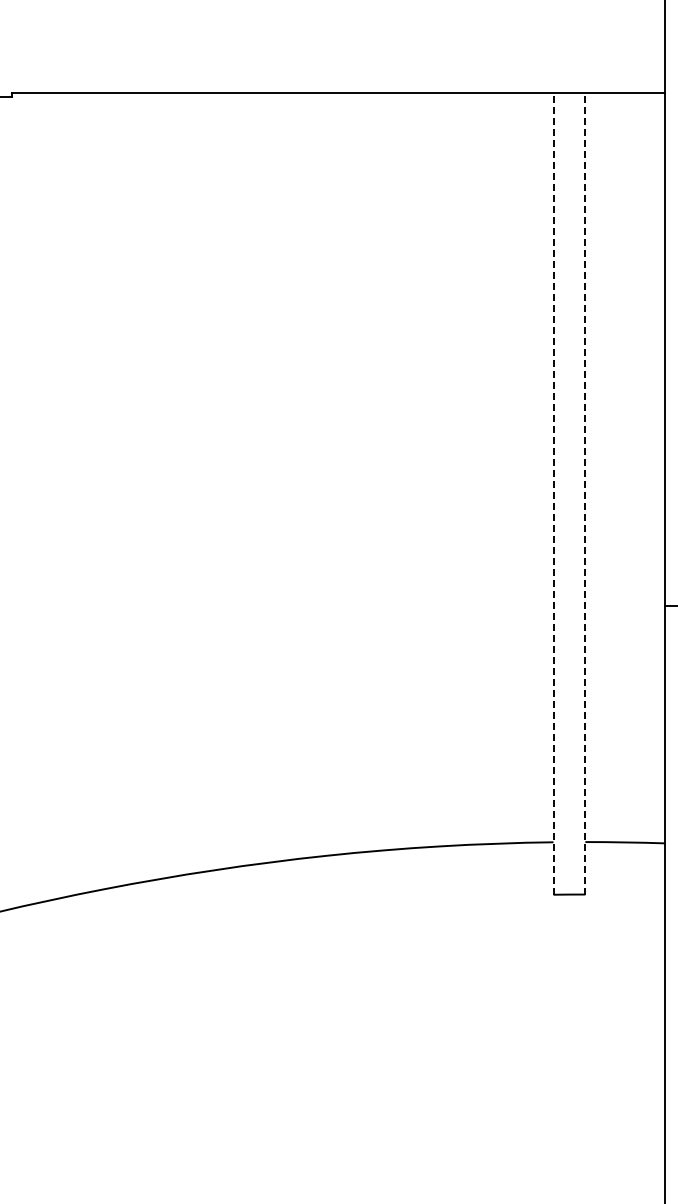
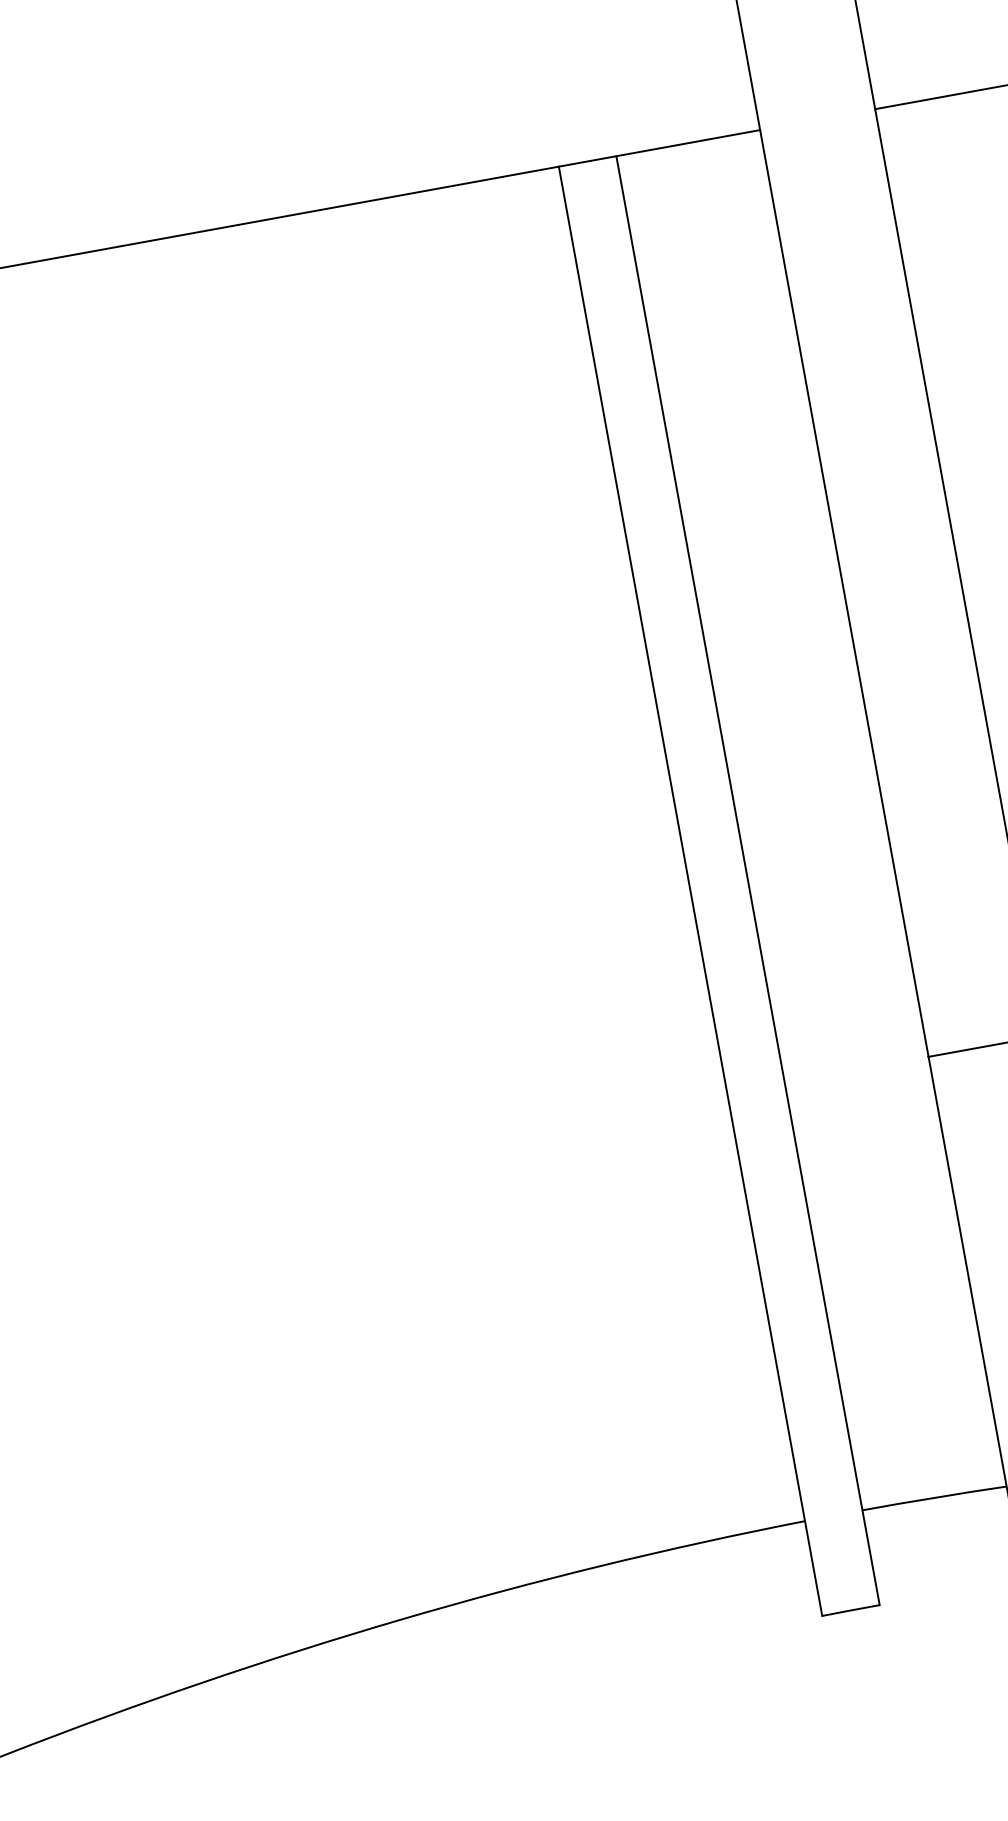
line: (553, 493) -> (690, 890), dashed -> solid
line: (585, 493) -> (748, 880), dashed -> solid

